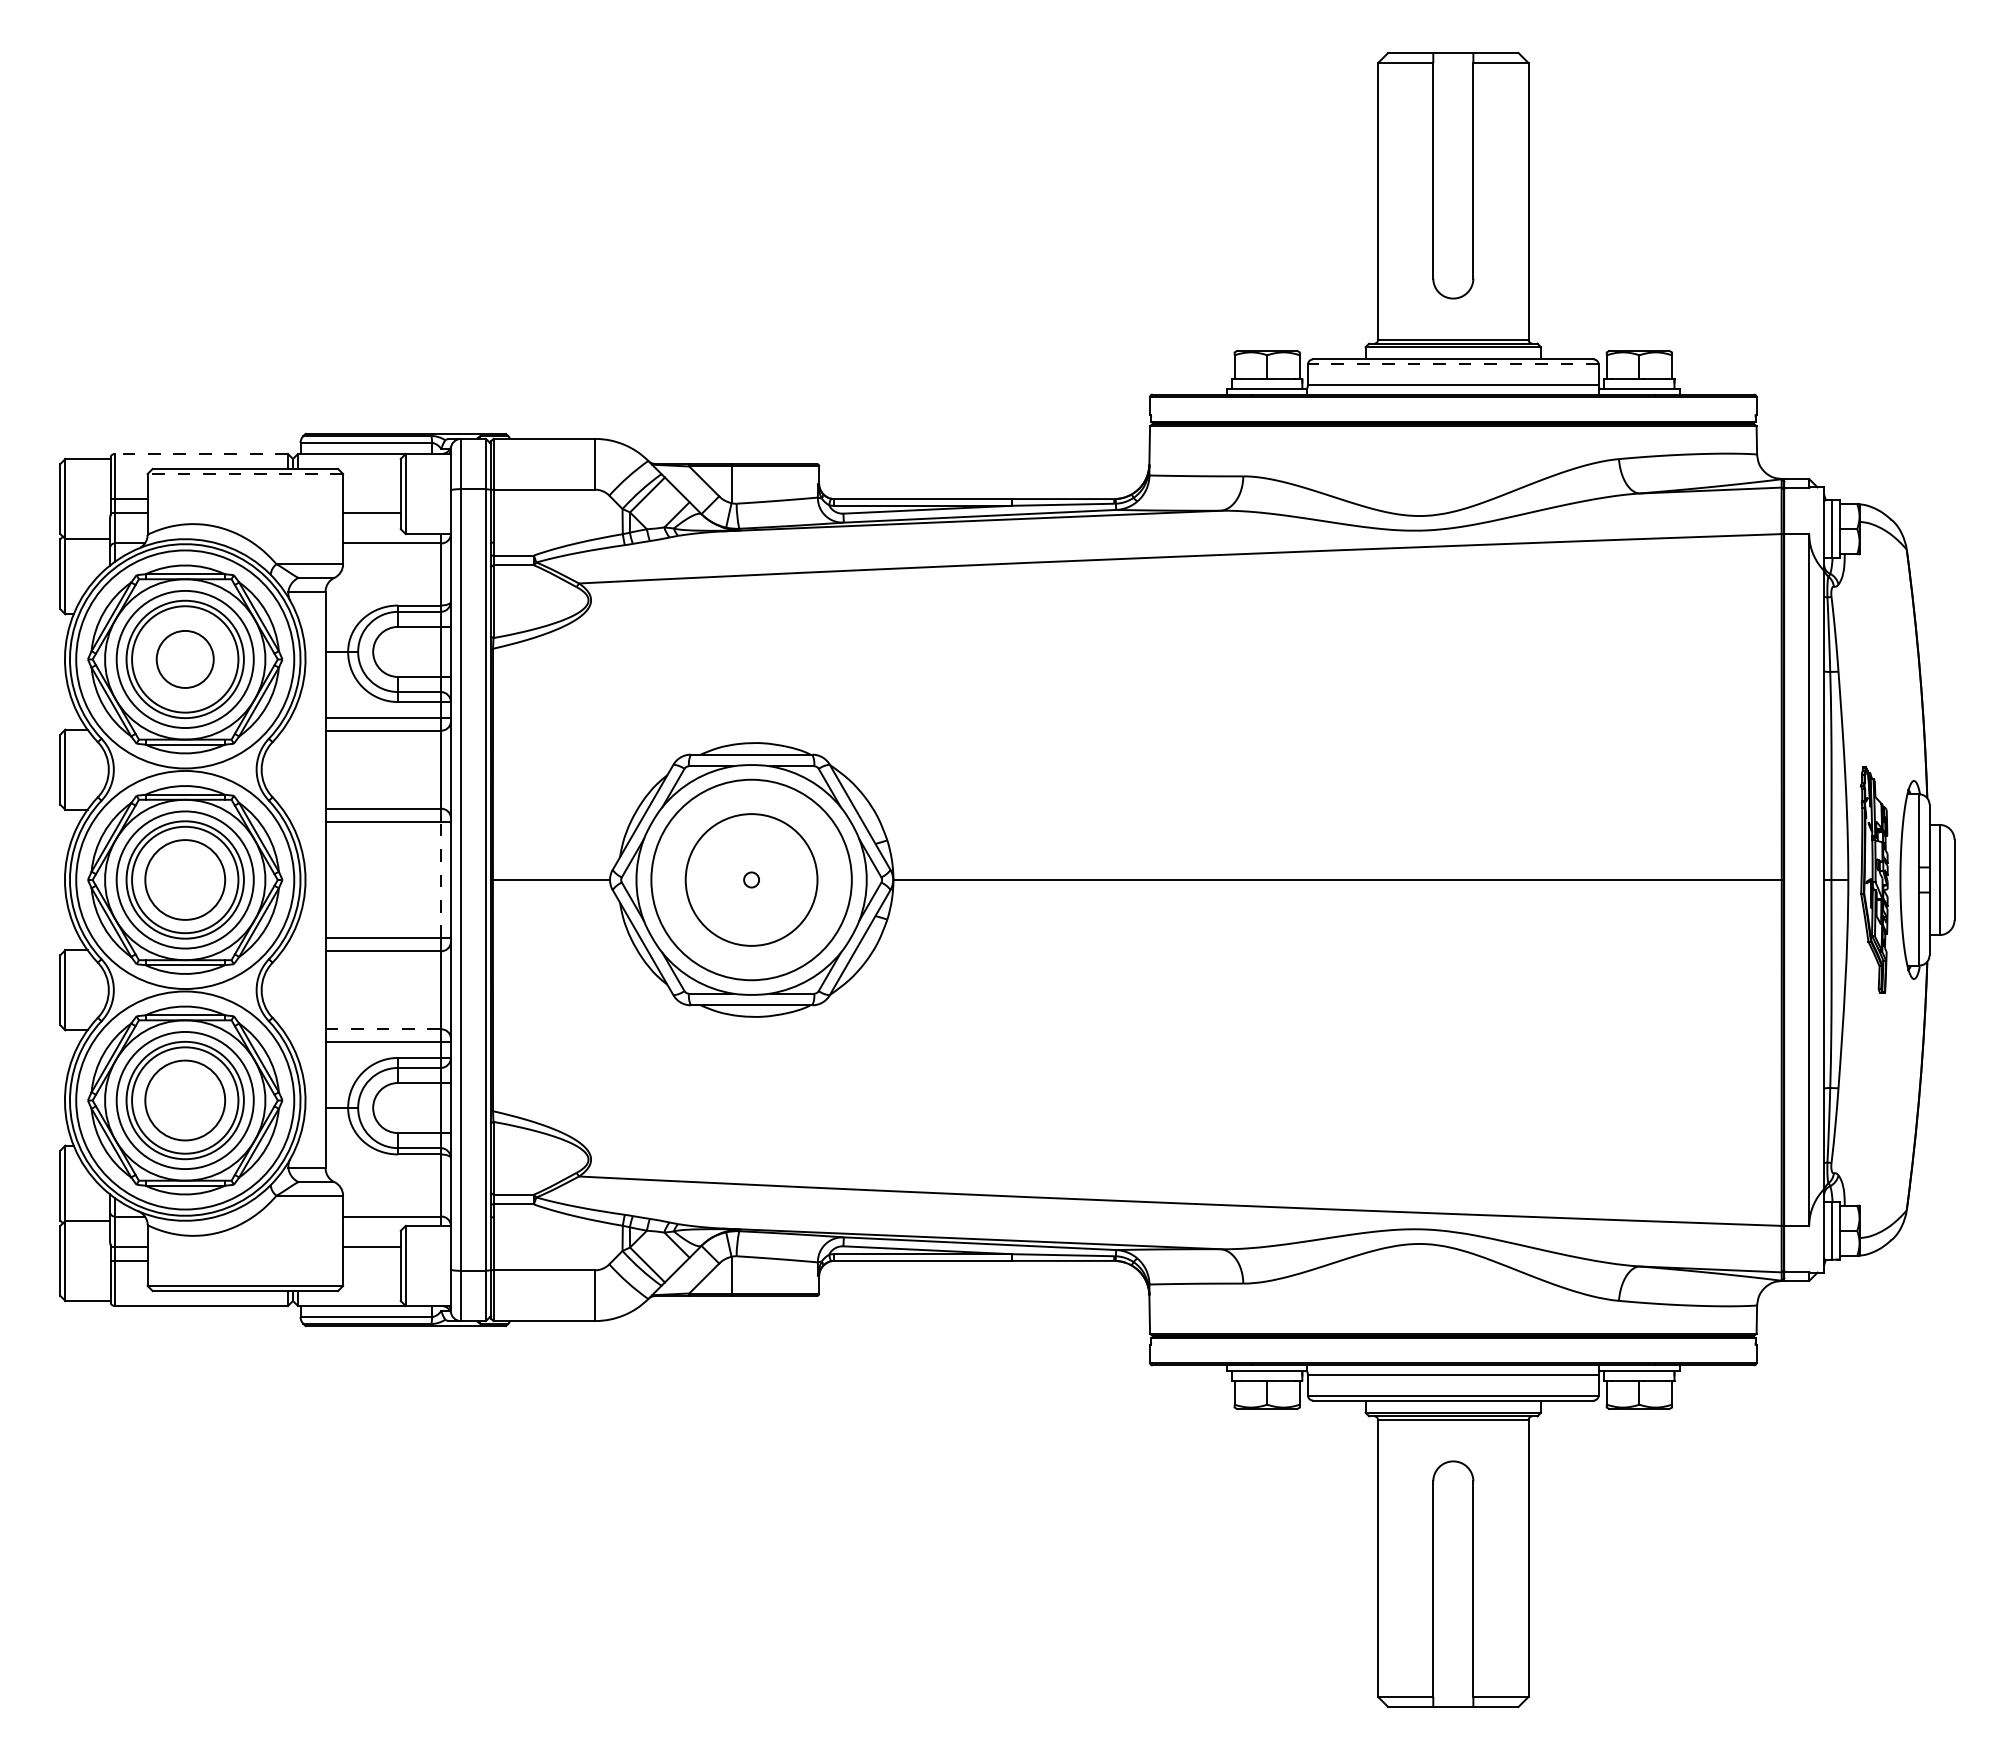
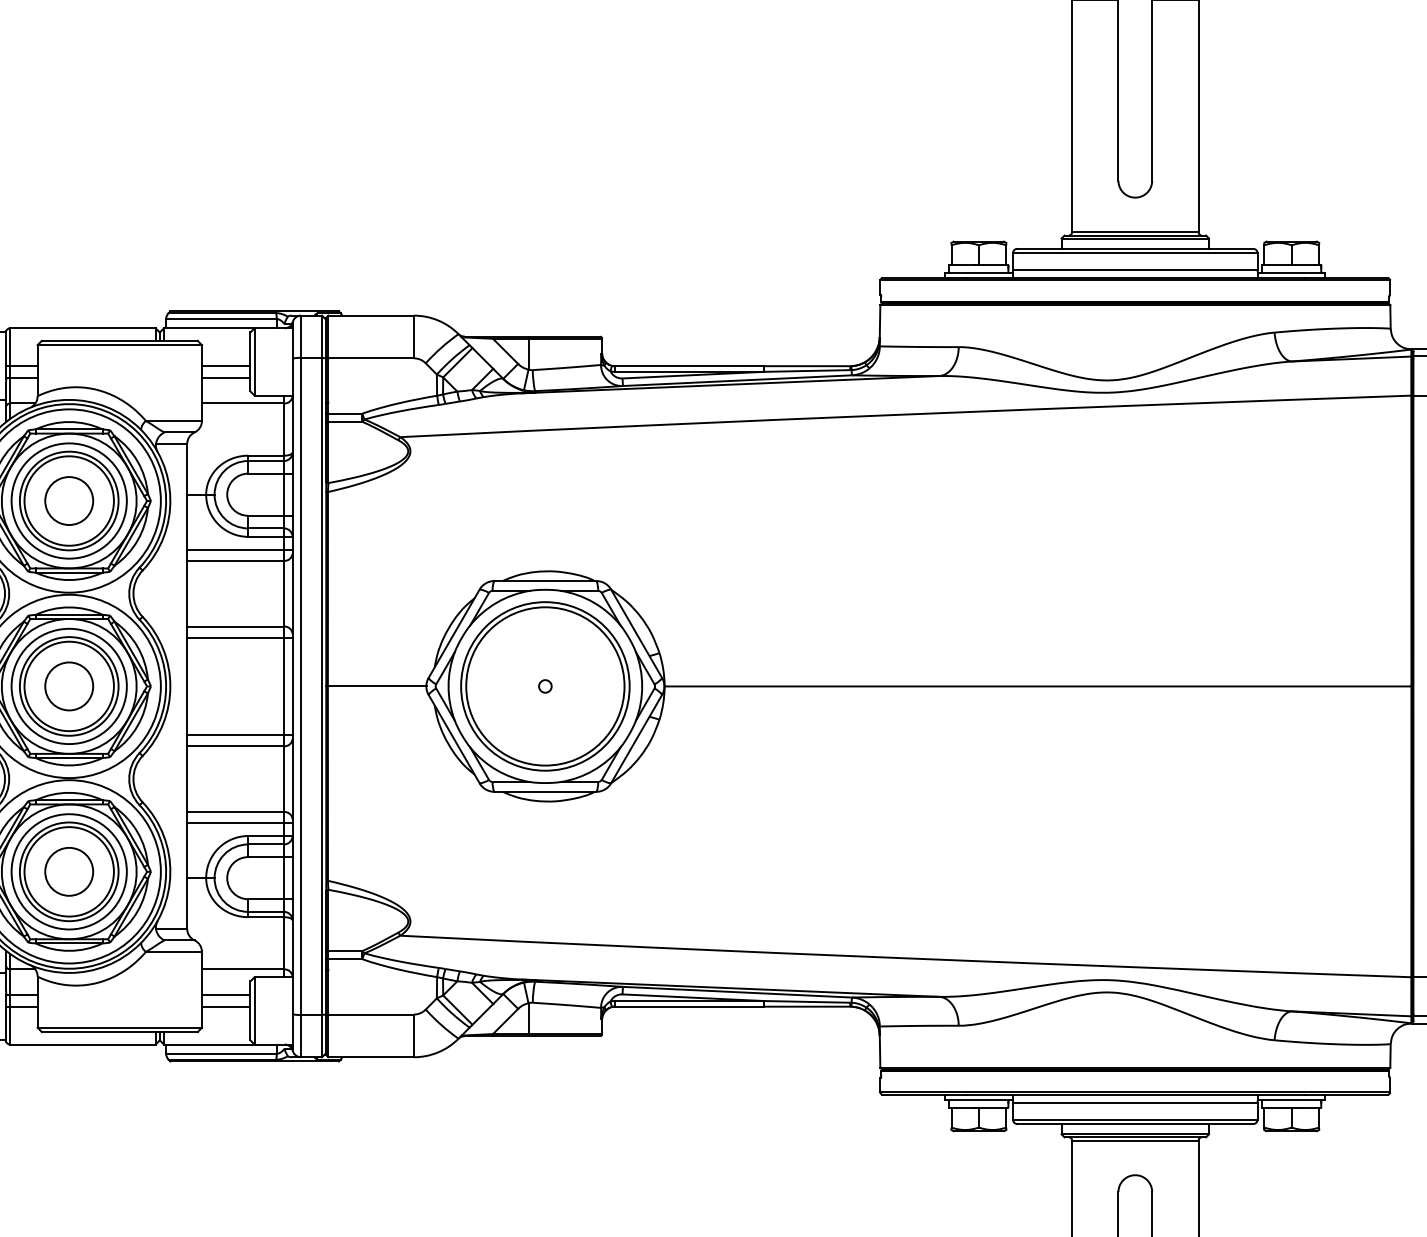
line: (1452, 364) -> (1134, 253), dashed -> solid
line: (201, 453) -> (82, 327), dashed -> solid
line: (245, 474) -> (119, 345), dashed -> solid
line: (371, 499) -> (225, 366), added
circle: (184, 879) -> (68, 686), size x0.71
line: (440, 879) -> (283, 686), dashed -> solid
circle: (751, 879) -> (545, 686), size x1.43
line: (383, 1029) -> (235, 812), dashed -> solid
circle: (184, 1100) -> (68, 871), size x0.71
line: (371, 1260) -> (225, 1006), added

